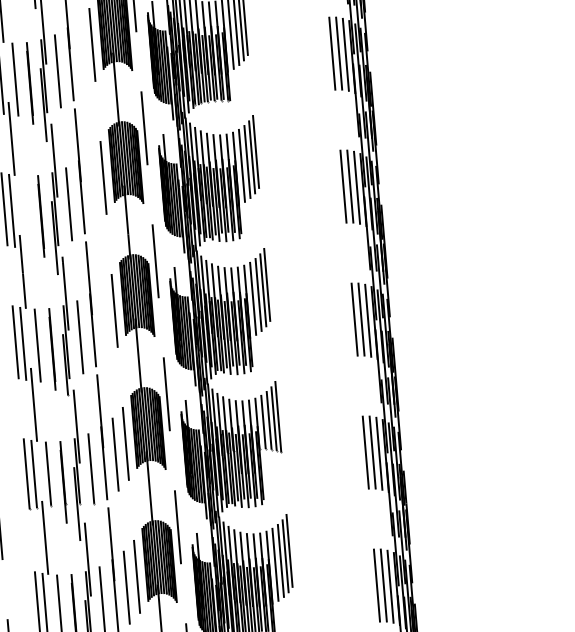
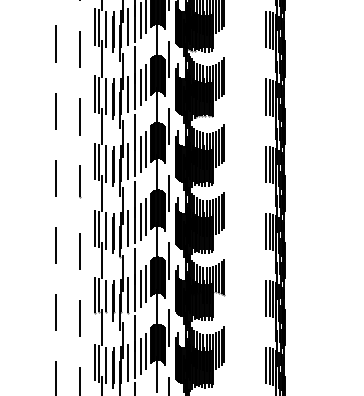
line: (81, 55) -> (140, 87), added
line: (92, 188) -> (140, 154), added
line: (26, 211) -> (106, 163), added
line: (103, 321) -> (140, 221), added

